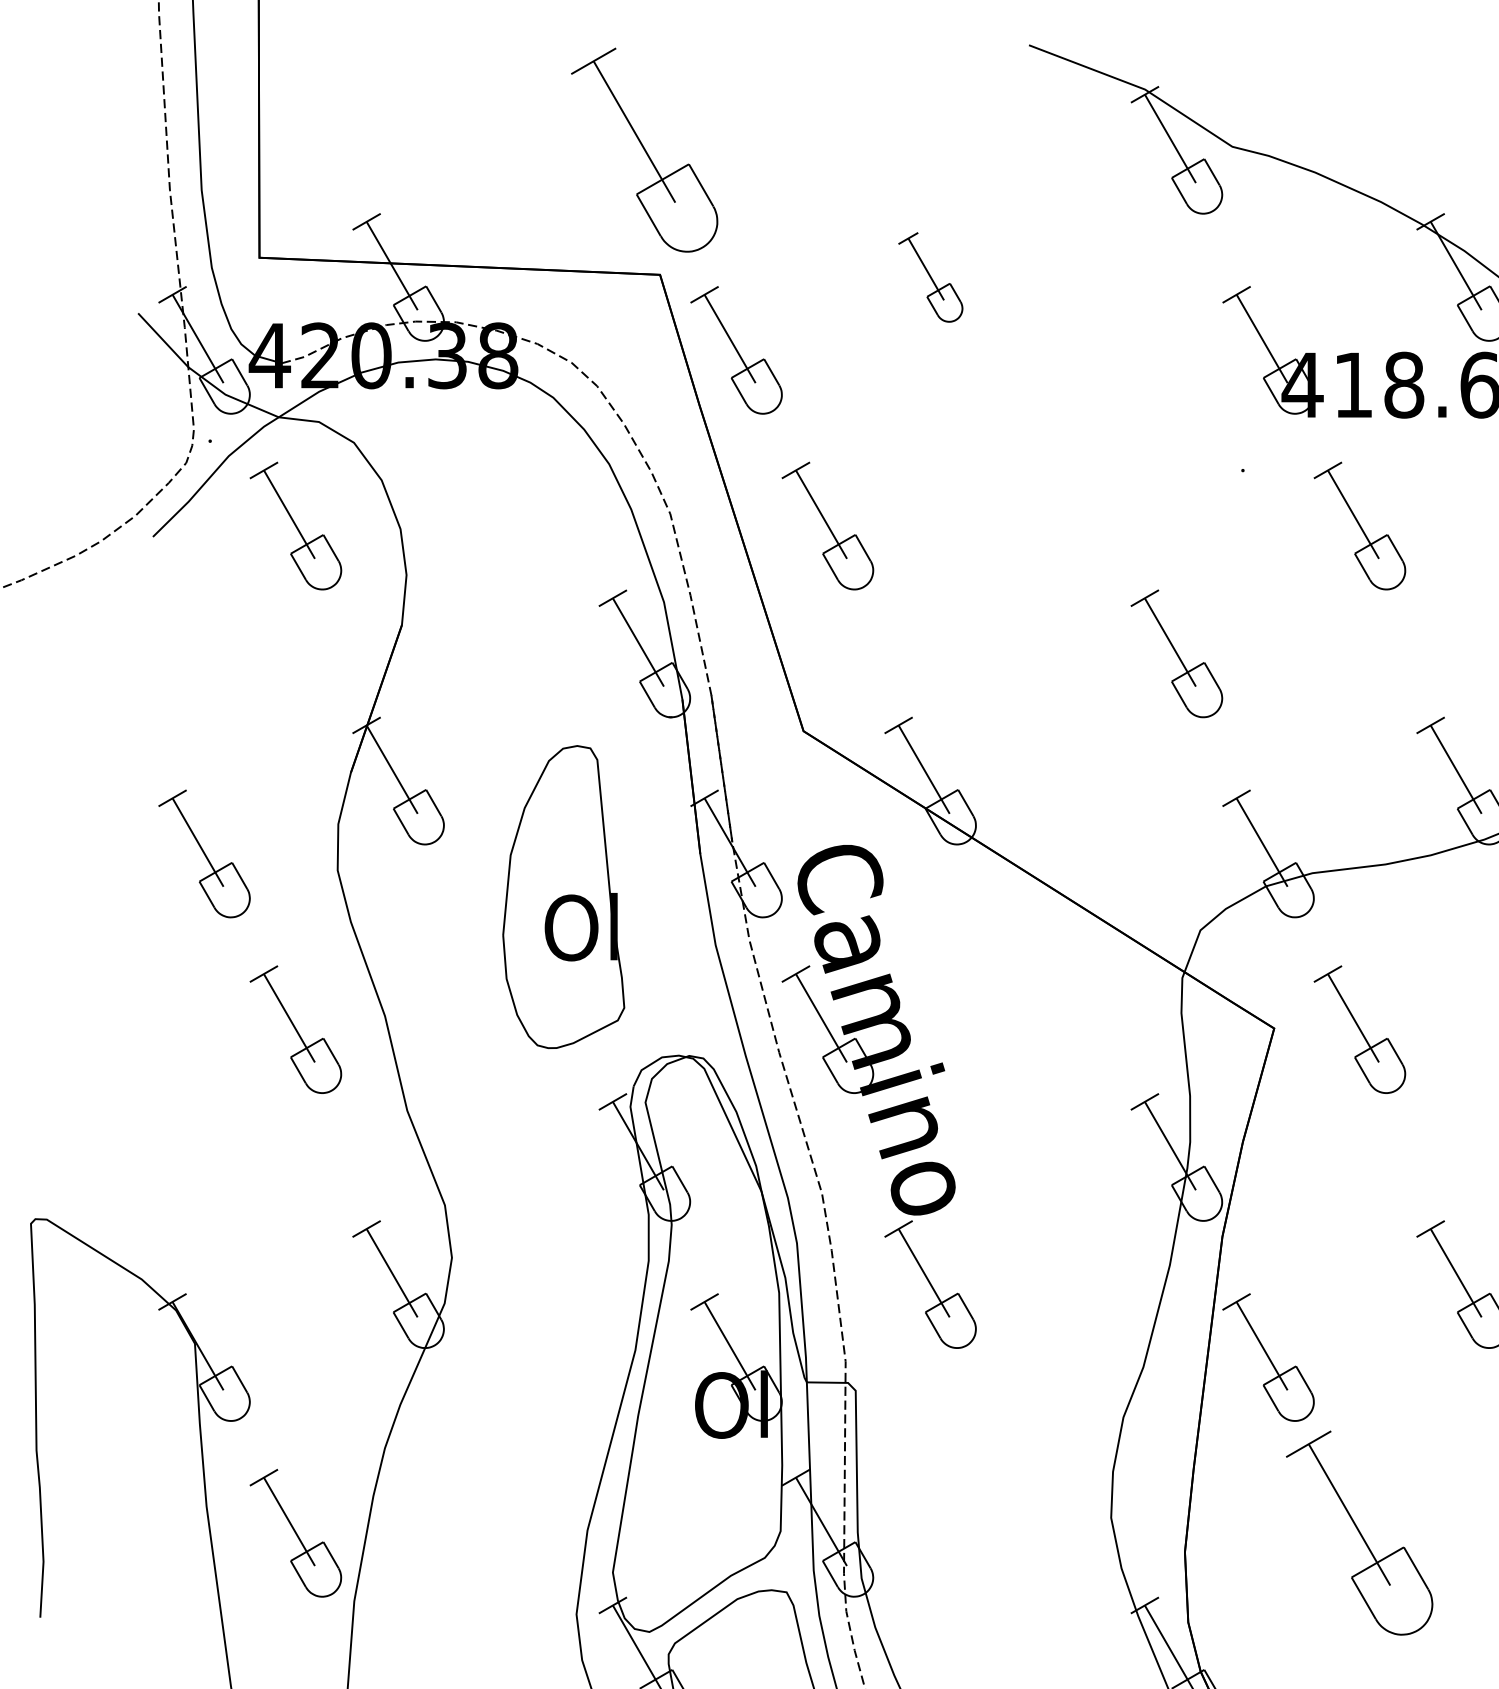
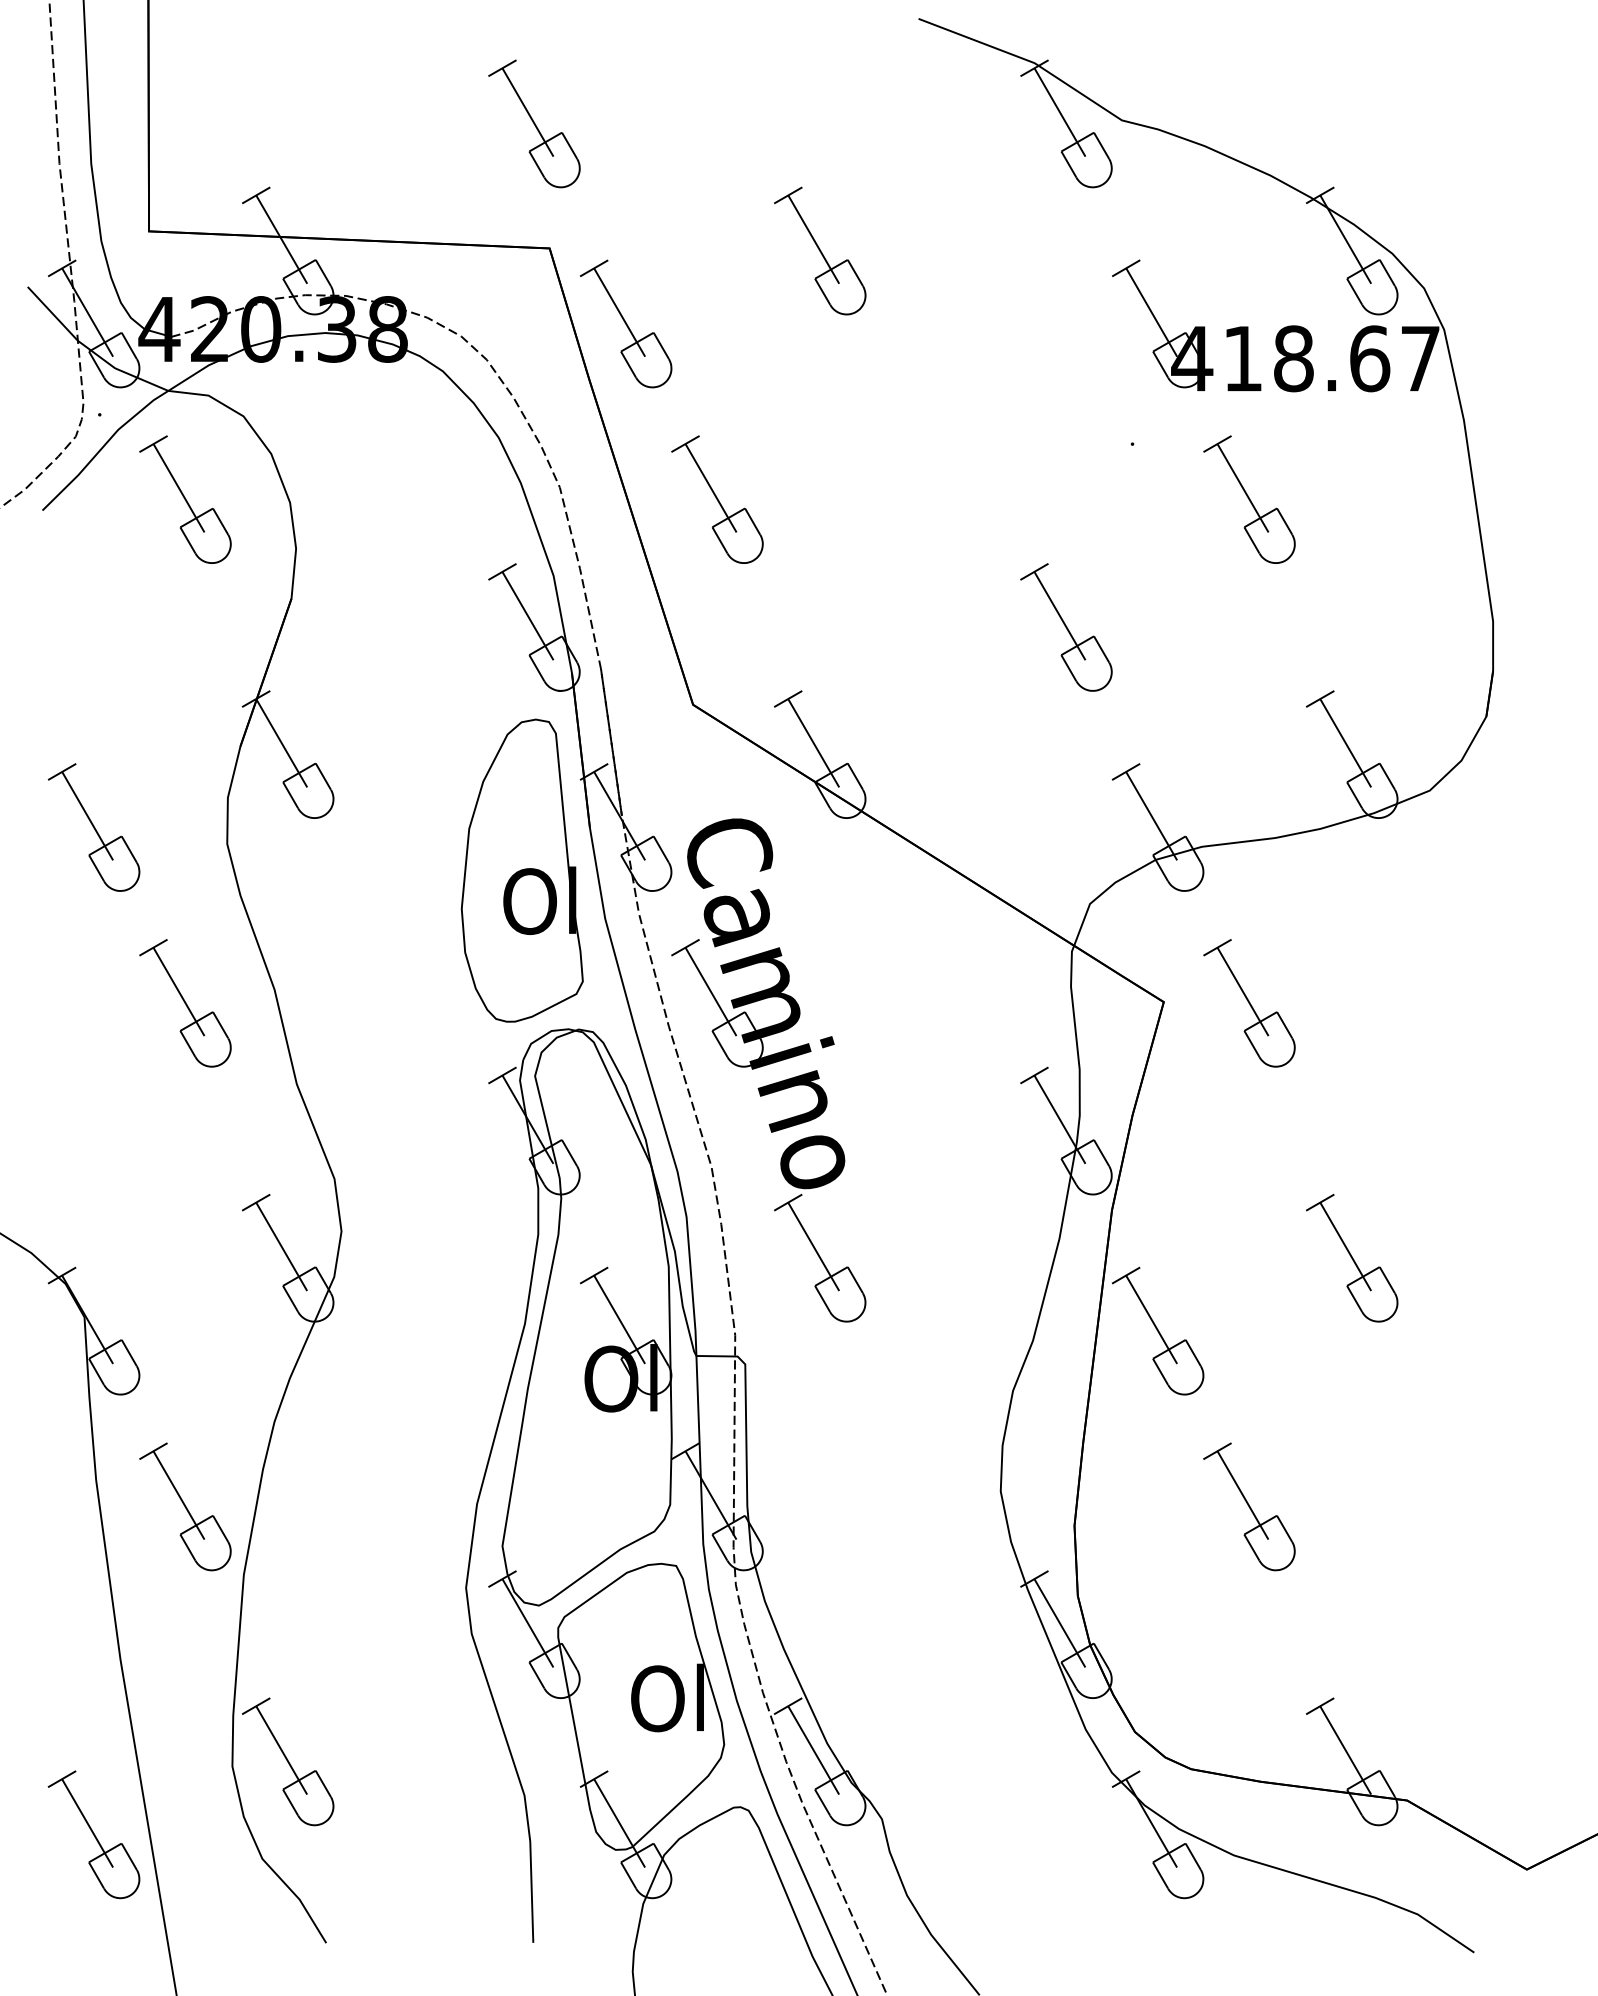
part: (644, 149) -> (534, 123), size x0.62
part: (930, 276) -> (820, 250), size x1.43
part: (562, 896) -> (521, 870), moved
part: (1359, 1532) -> (1249, 1506), size x0.62

